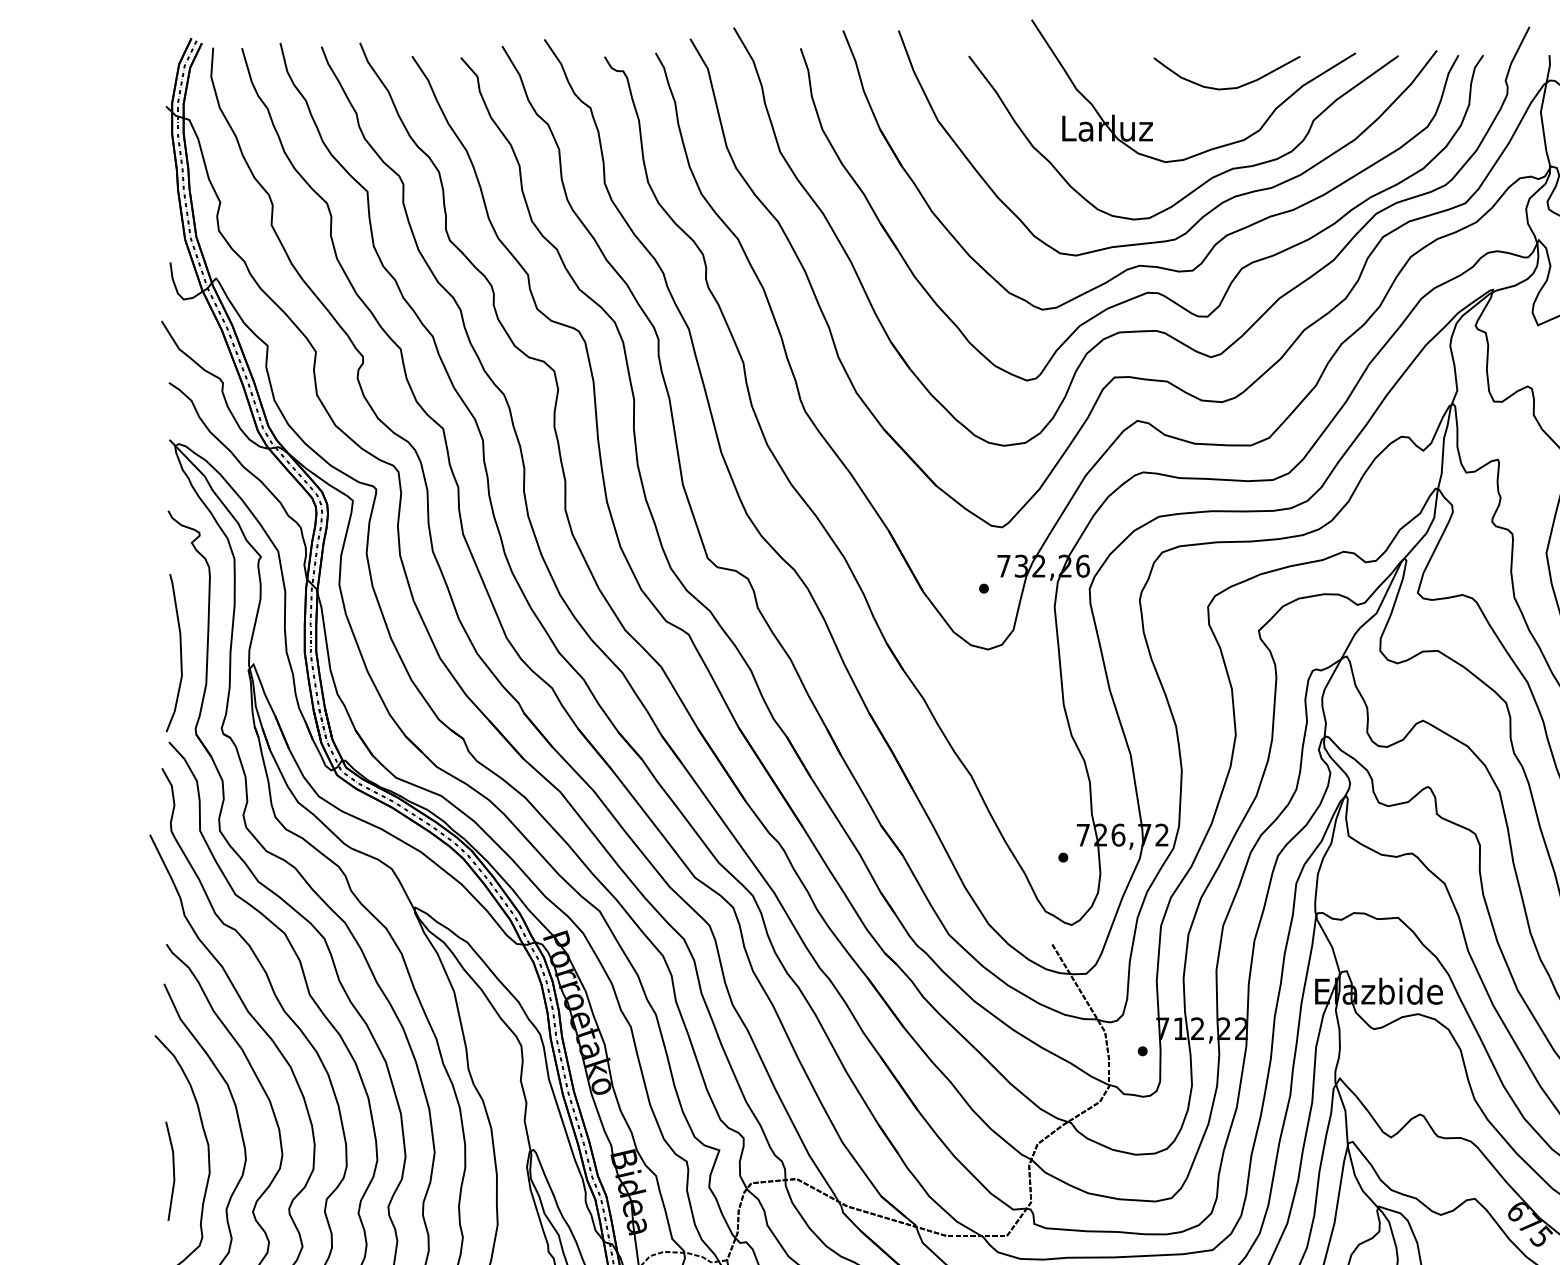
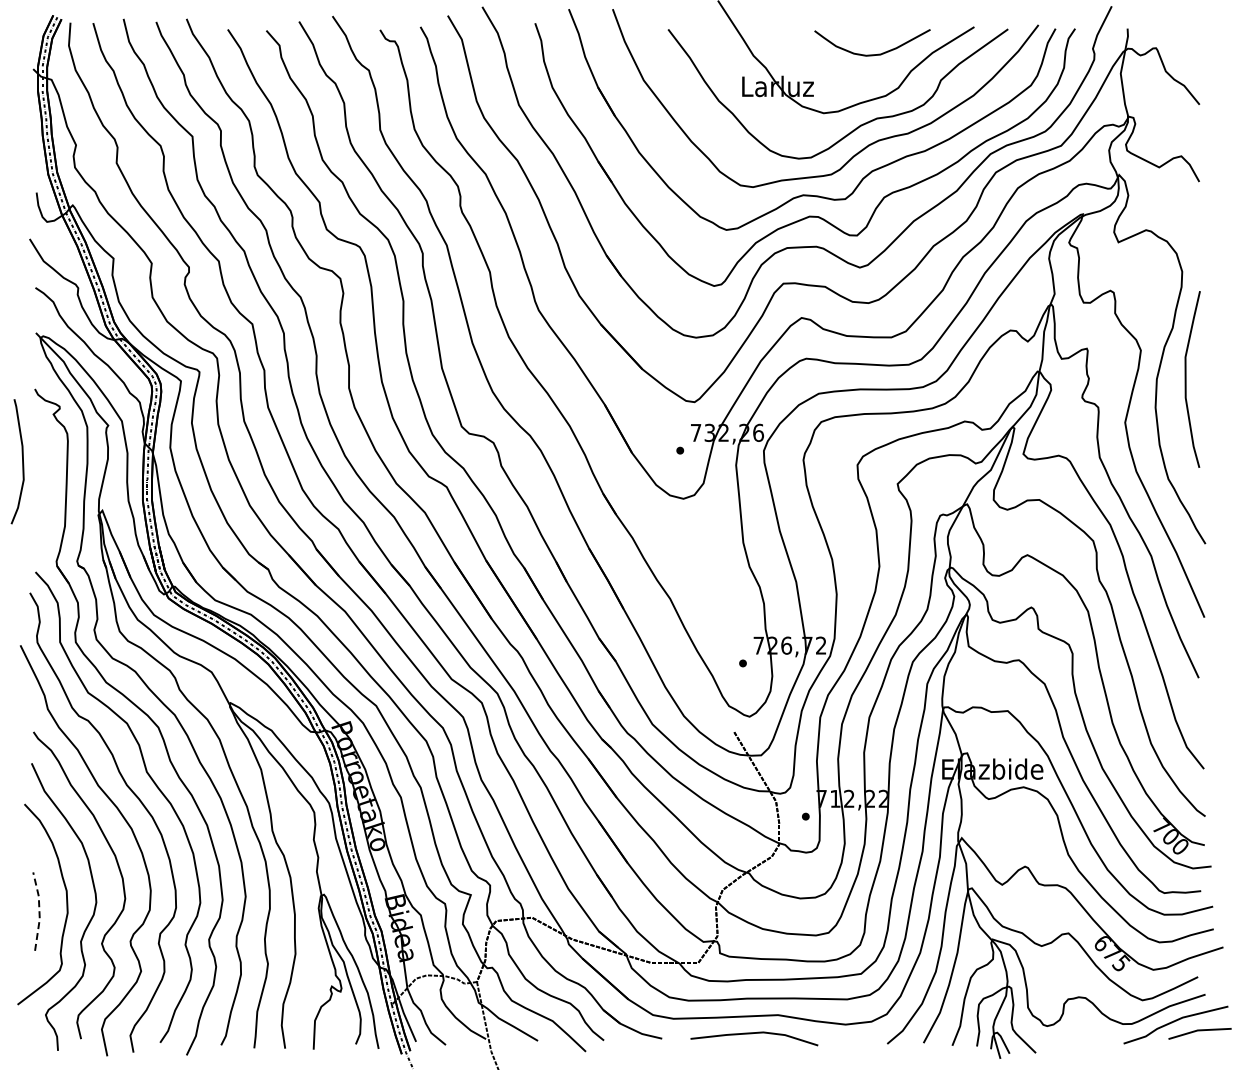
curve: (180, 652) -> (22, 461), moved
line: (174, 1171) -> (39, 911), solid -> dashed

